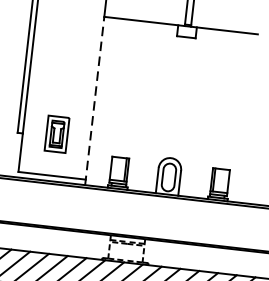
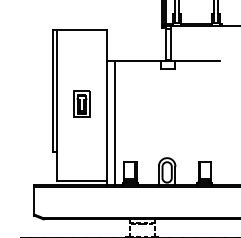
line: (94, 100) -> (106, 122), dashed -> solid
line: (106, 101) -> (115, 122), added
part: (56, 133) -> (81, 103), moved

